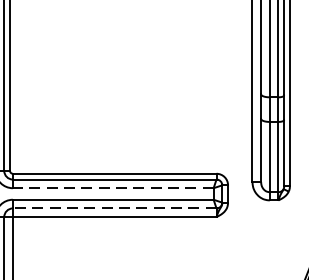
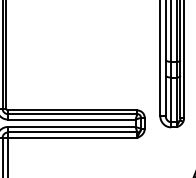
line: (112, 188) -> (71, 119), dashed -> solid
line: (114, 208) -> (72, 132), dashed -> solid

